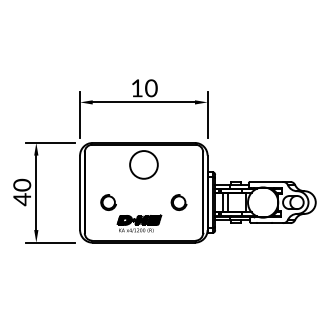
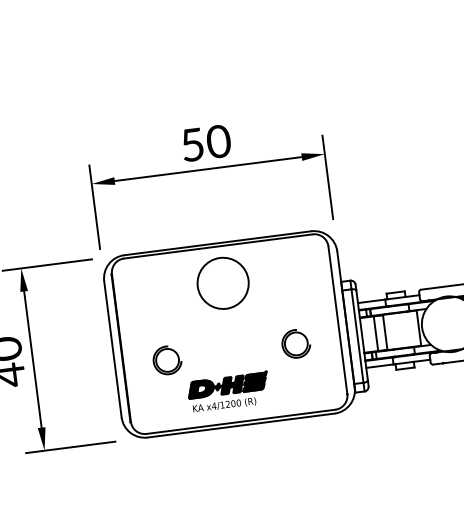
text: (136, 88) -> (191, 145), 10 -> 50

